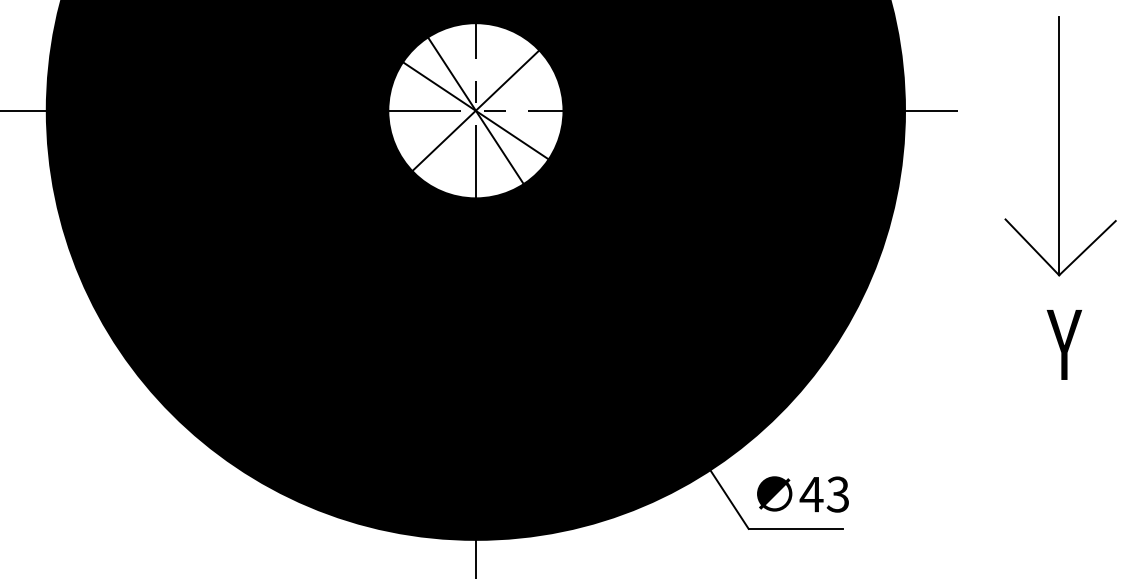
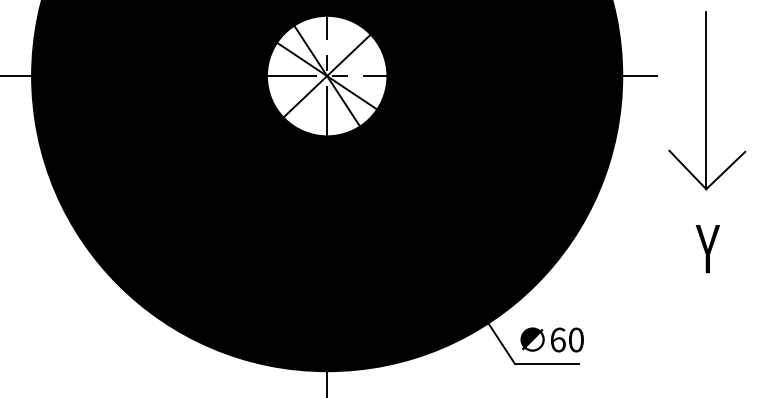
part: (1060, 146) -> (707, 100), moved
text: (1063, 345) -> (707, 249), moved
text: (823, 493) -> (566, 339), 43 -> 60

